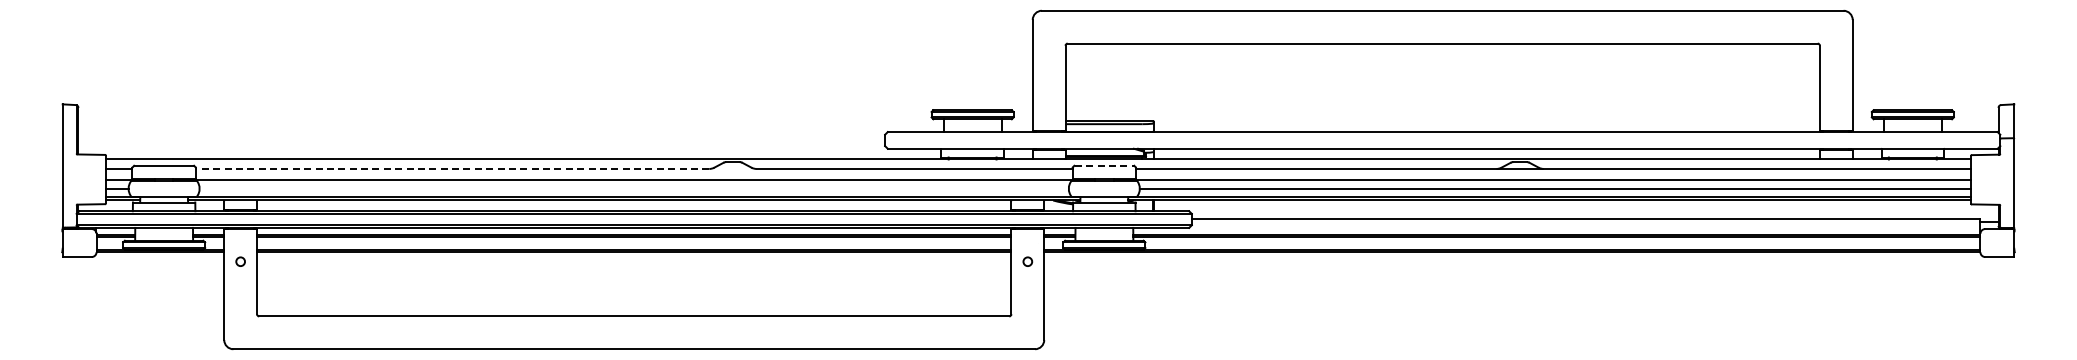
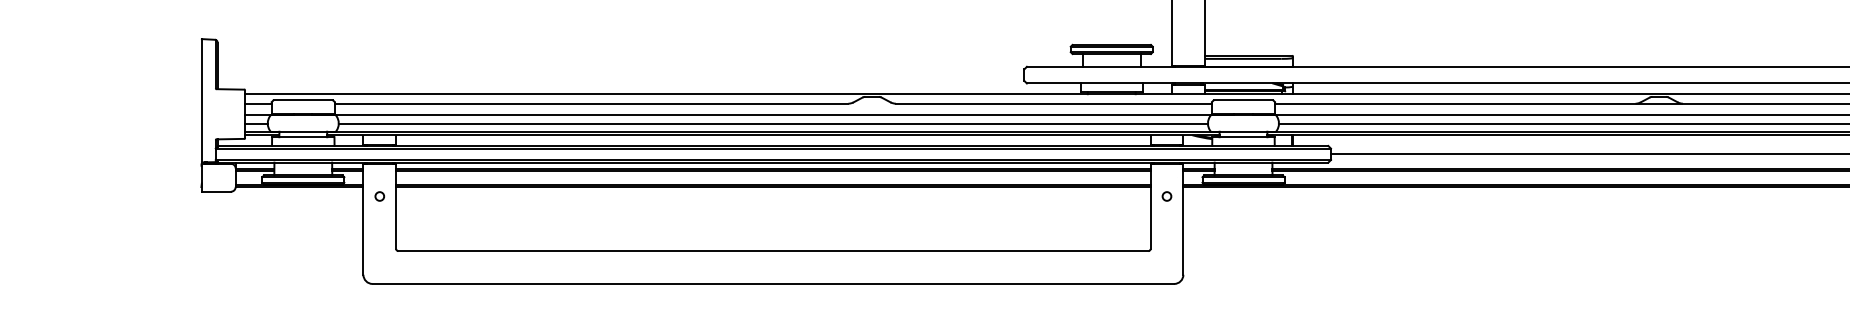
line: (1104, 165) -> (1243, 100), dashed -> solid
line: (452, 168) -> (591, 103), dashed -> solid
line: (633, 188) -> (772, 123), added

